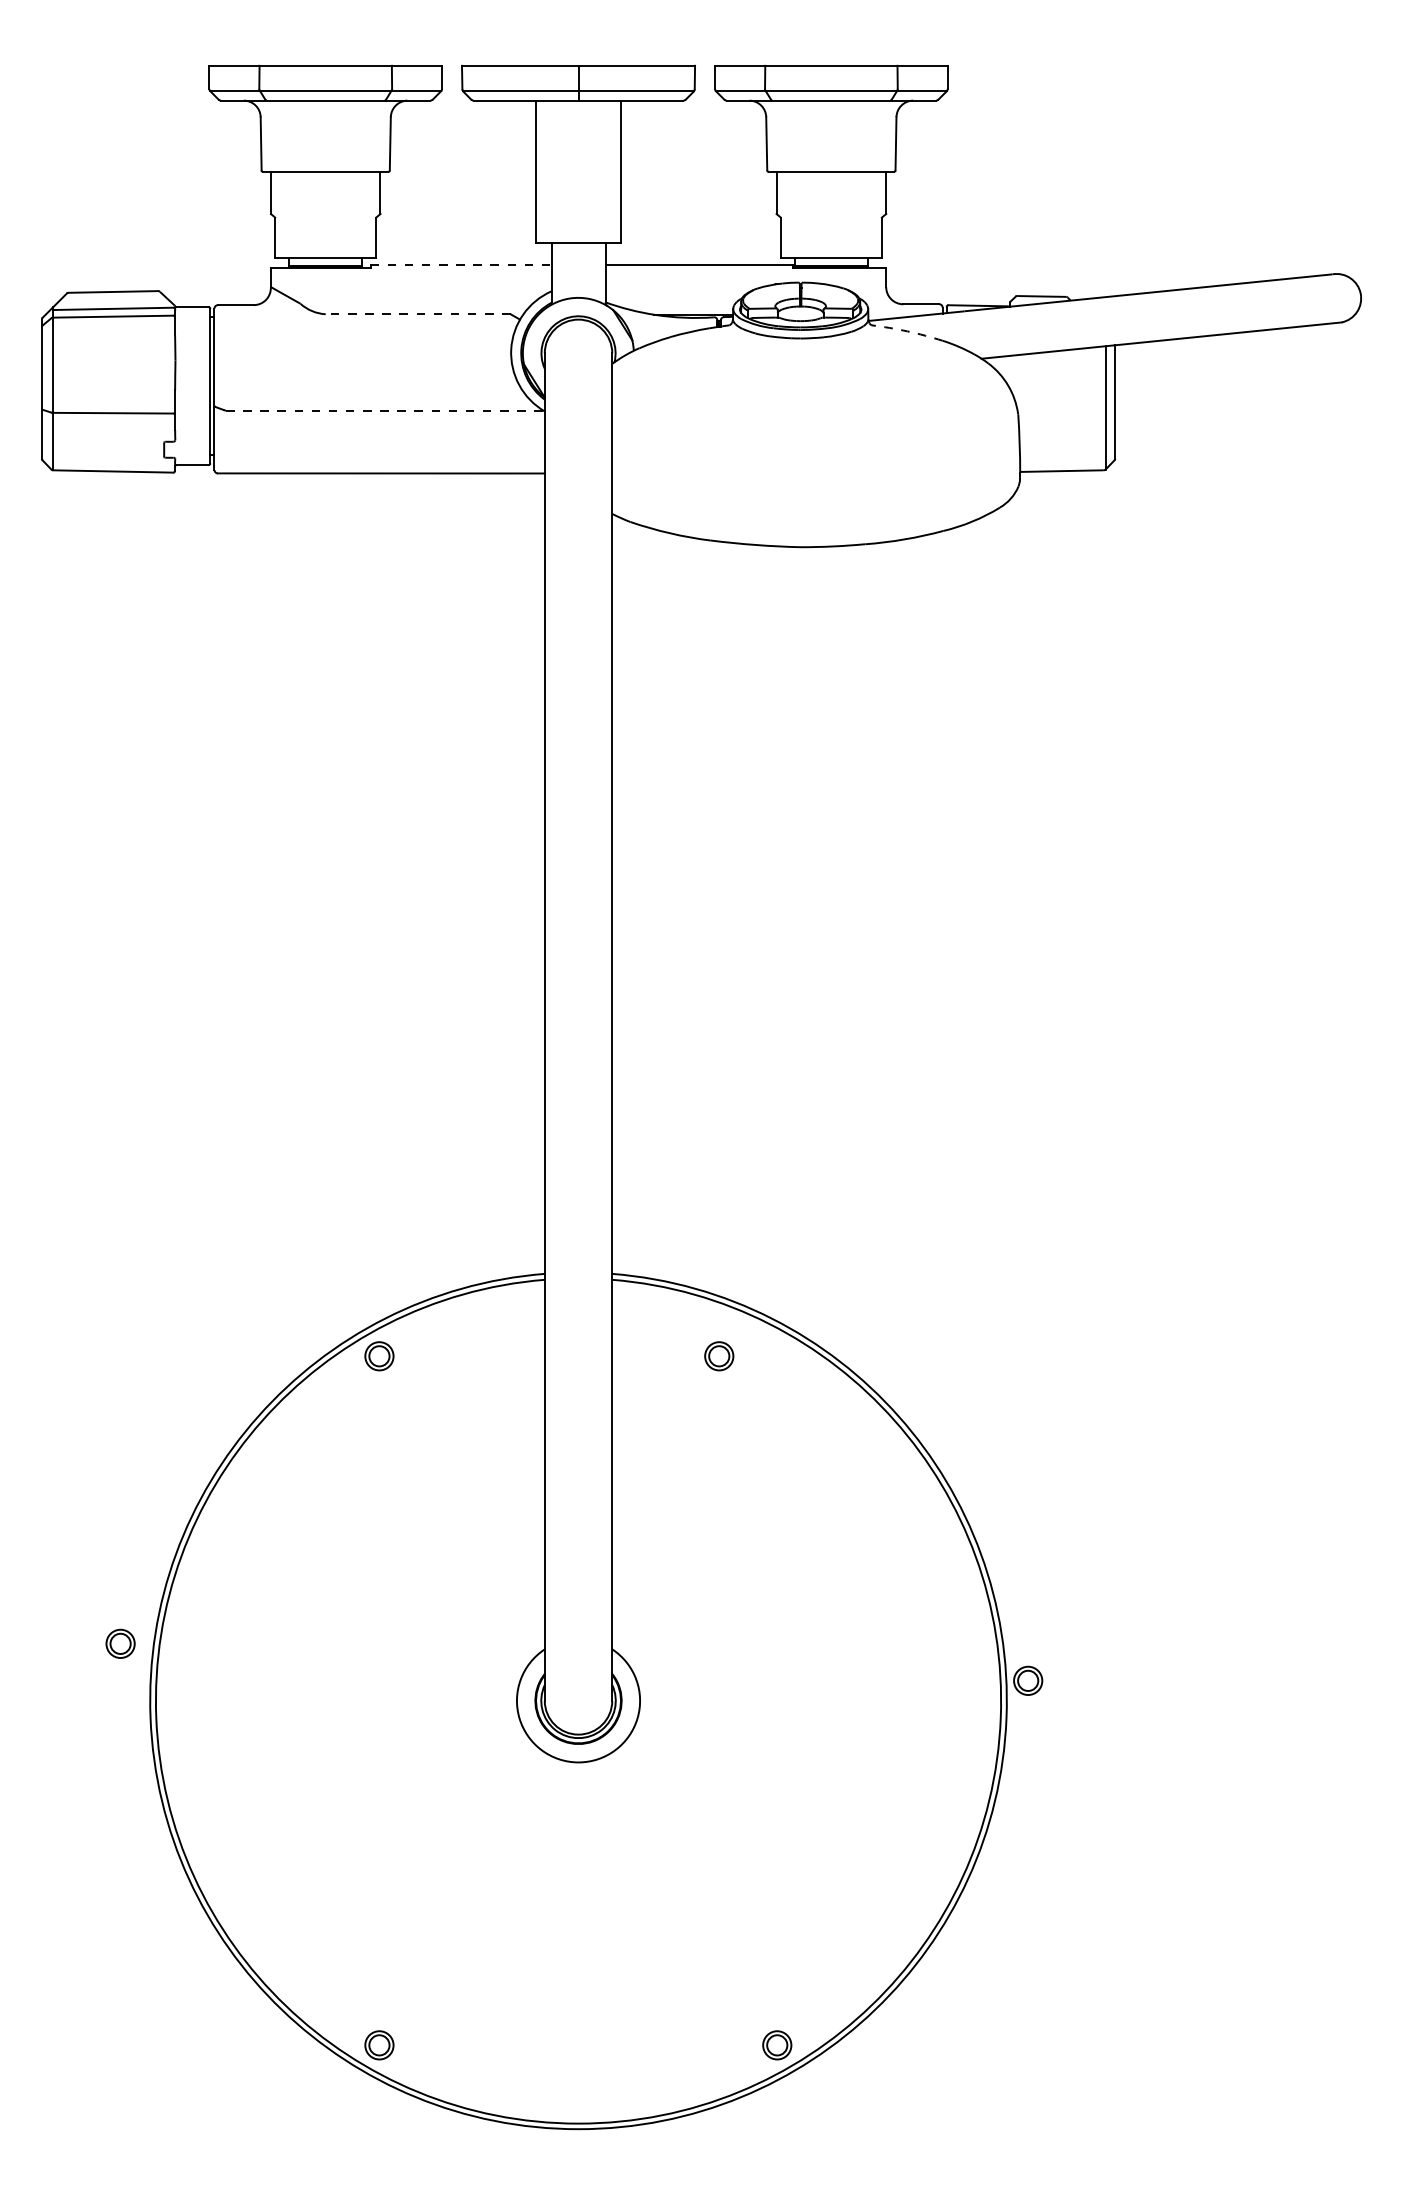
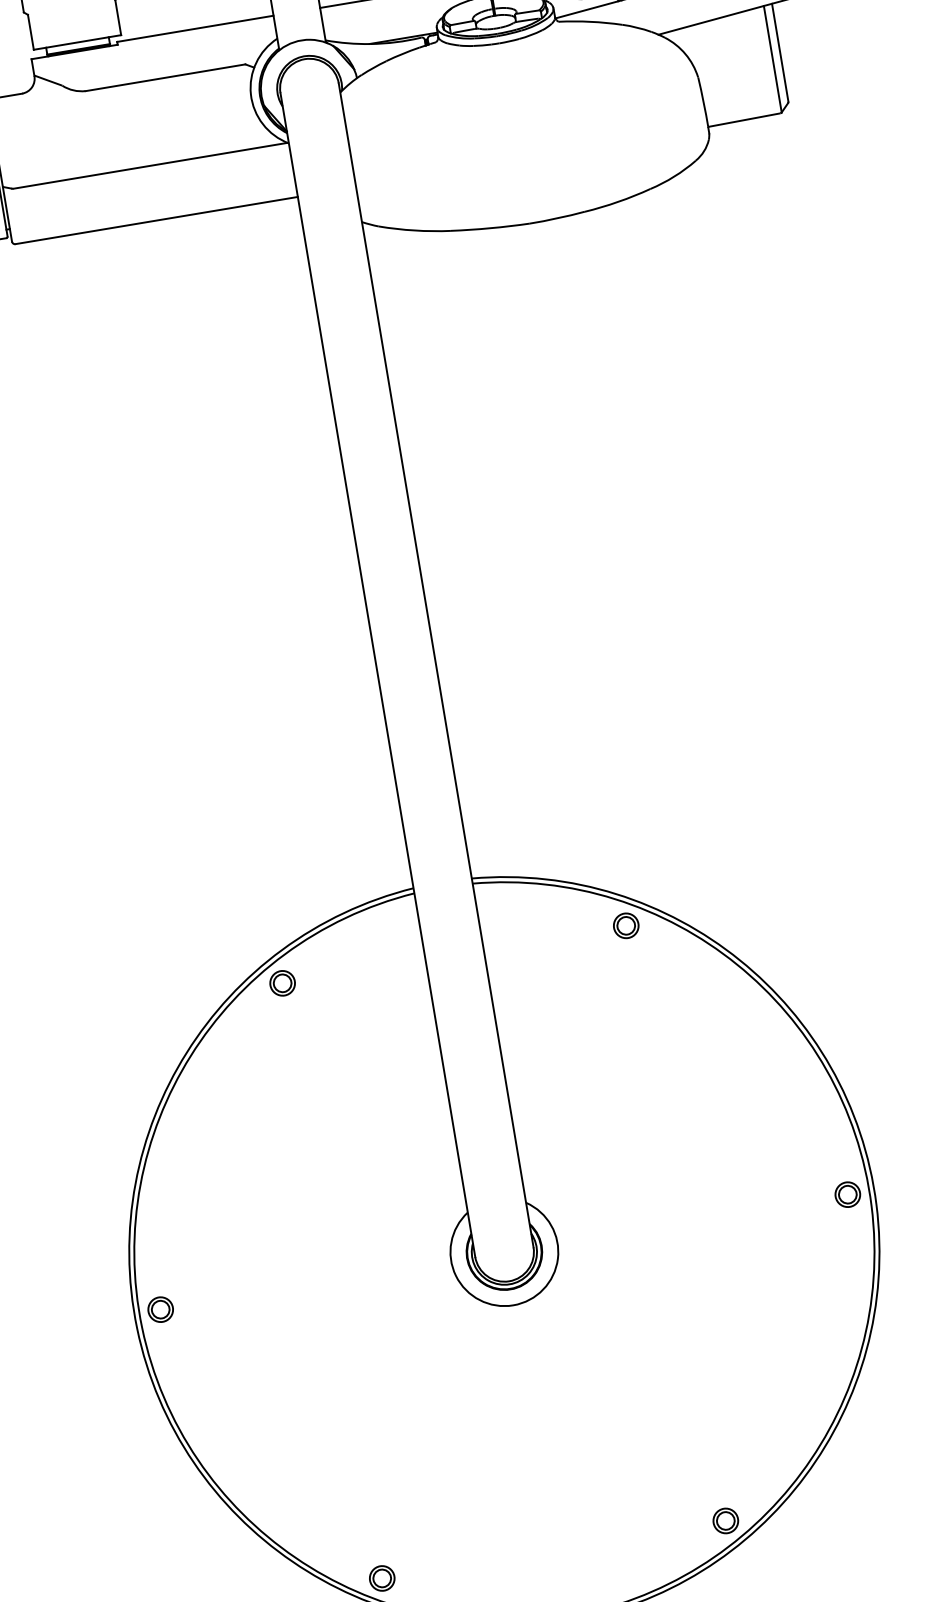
line: (461, 264) -> (195, 28), dashed -> solid
line: (418, 314) -> (165, 77), dashed -> solid
arc: (907, 331) -> (590, 21), dashed -> solid
line: (384, 410) -> (150, 165), dashed -> solid
part: (719, 1356) -> (626, 925), moved
part: (120, 1643) -> (160, 1309), moved
part: (1028, 1680) -> (848, 1194), moved

